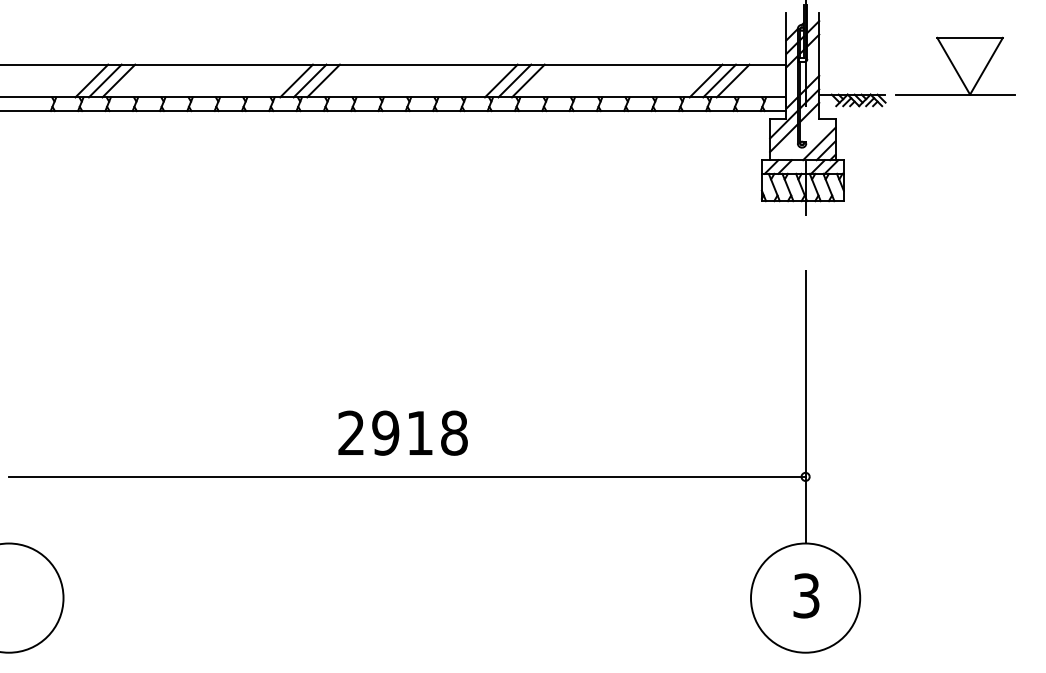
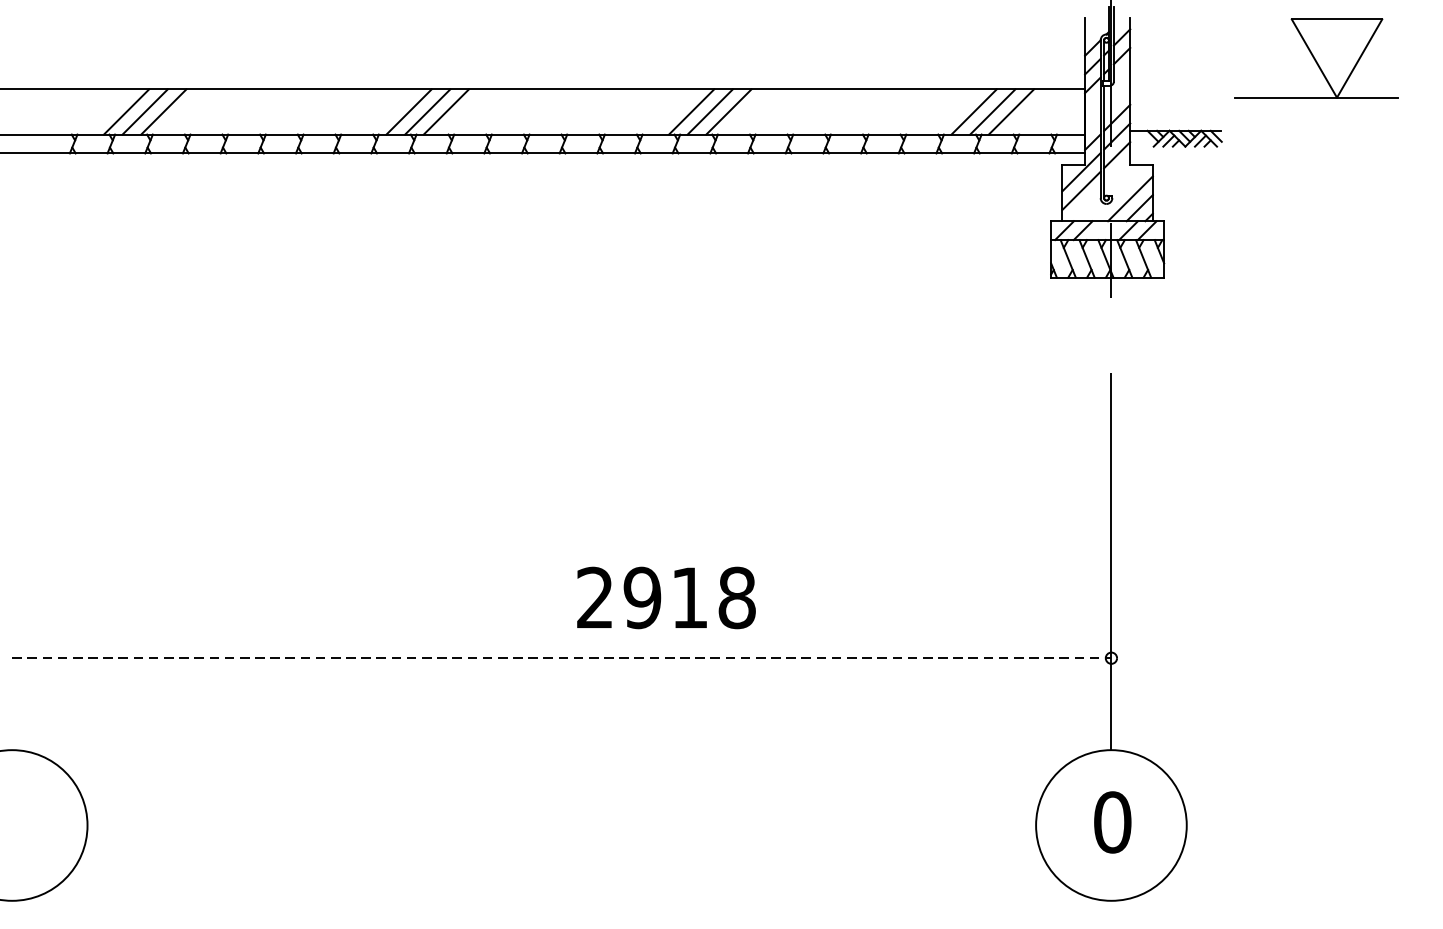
part: (955, 65) -> (1316, 57), moved
text: (402, 432) -> (665, 596), moved
line: (407, 476) -> (562, 657), solid -> dashed
text: (806, 595) -> (1112, 821), 3 -> 0

